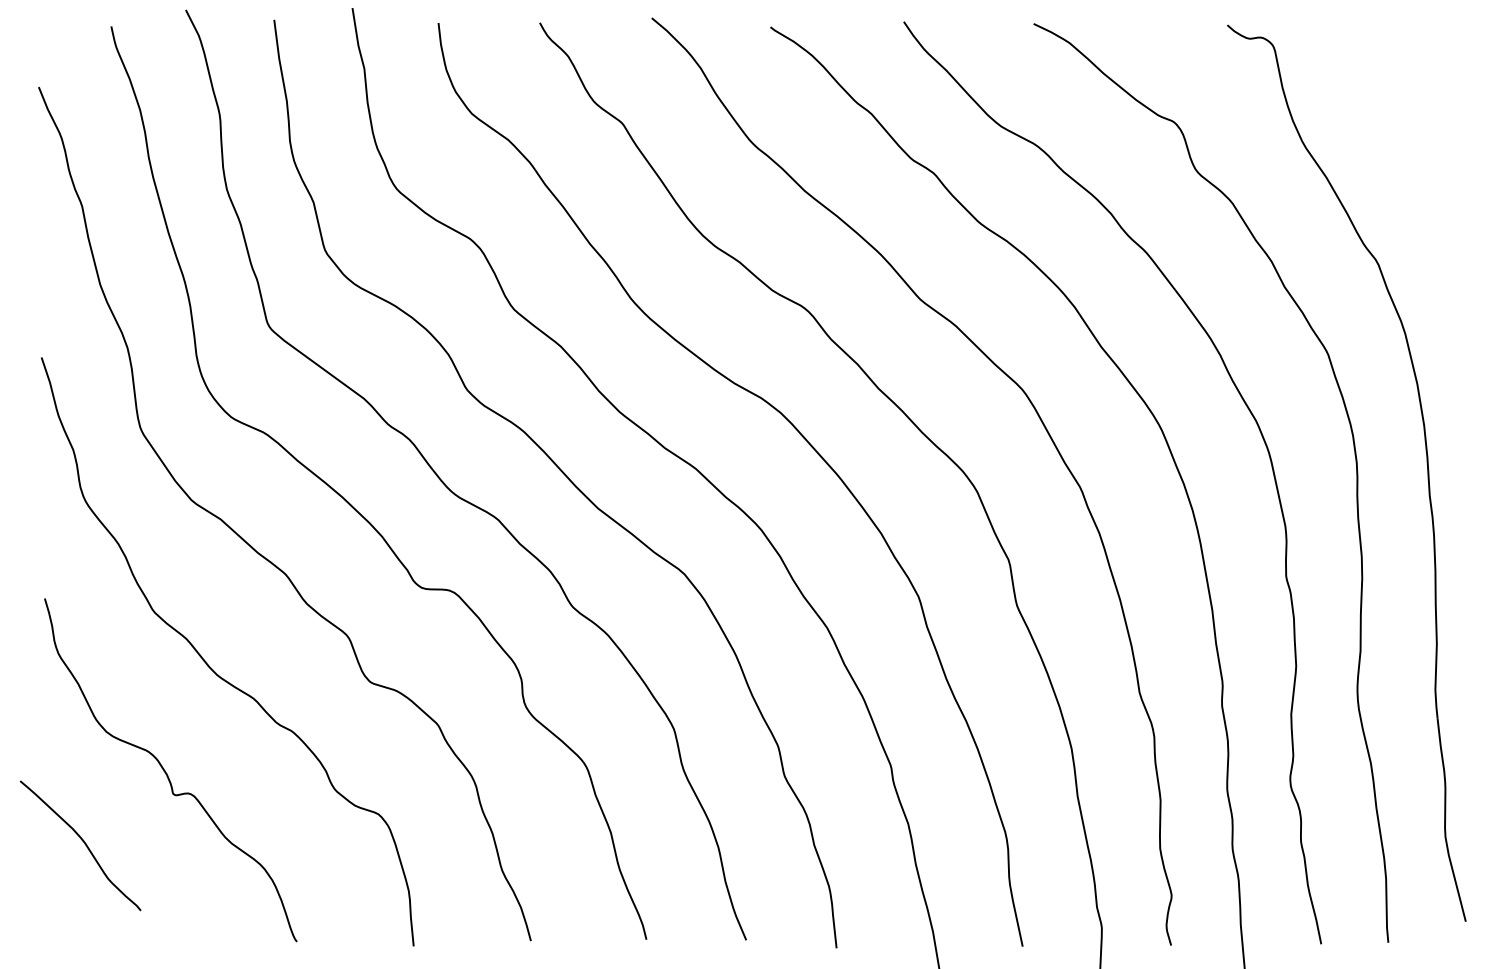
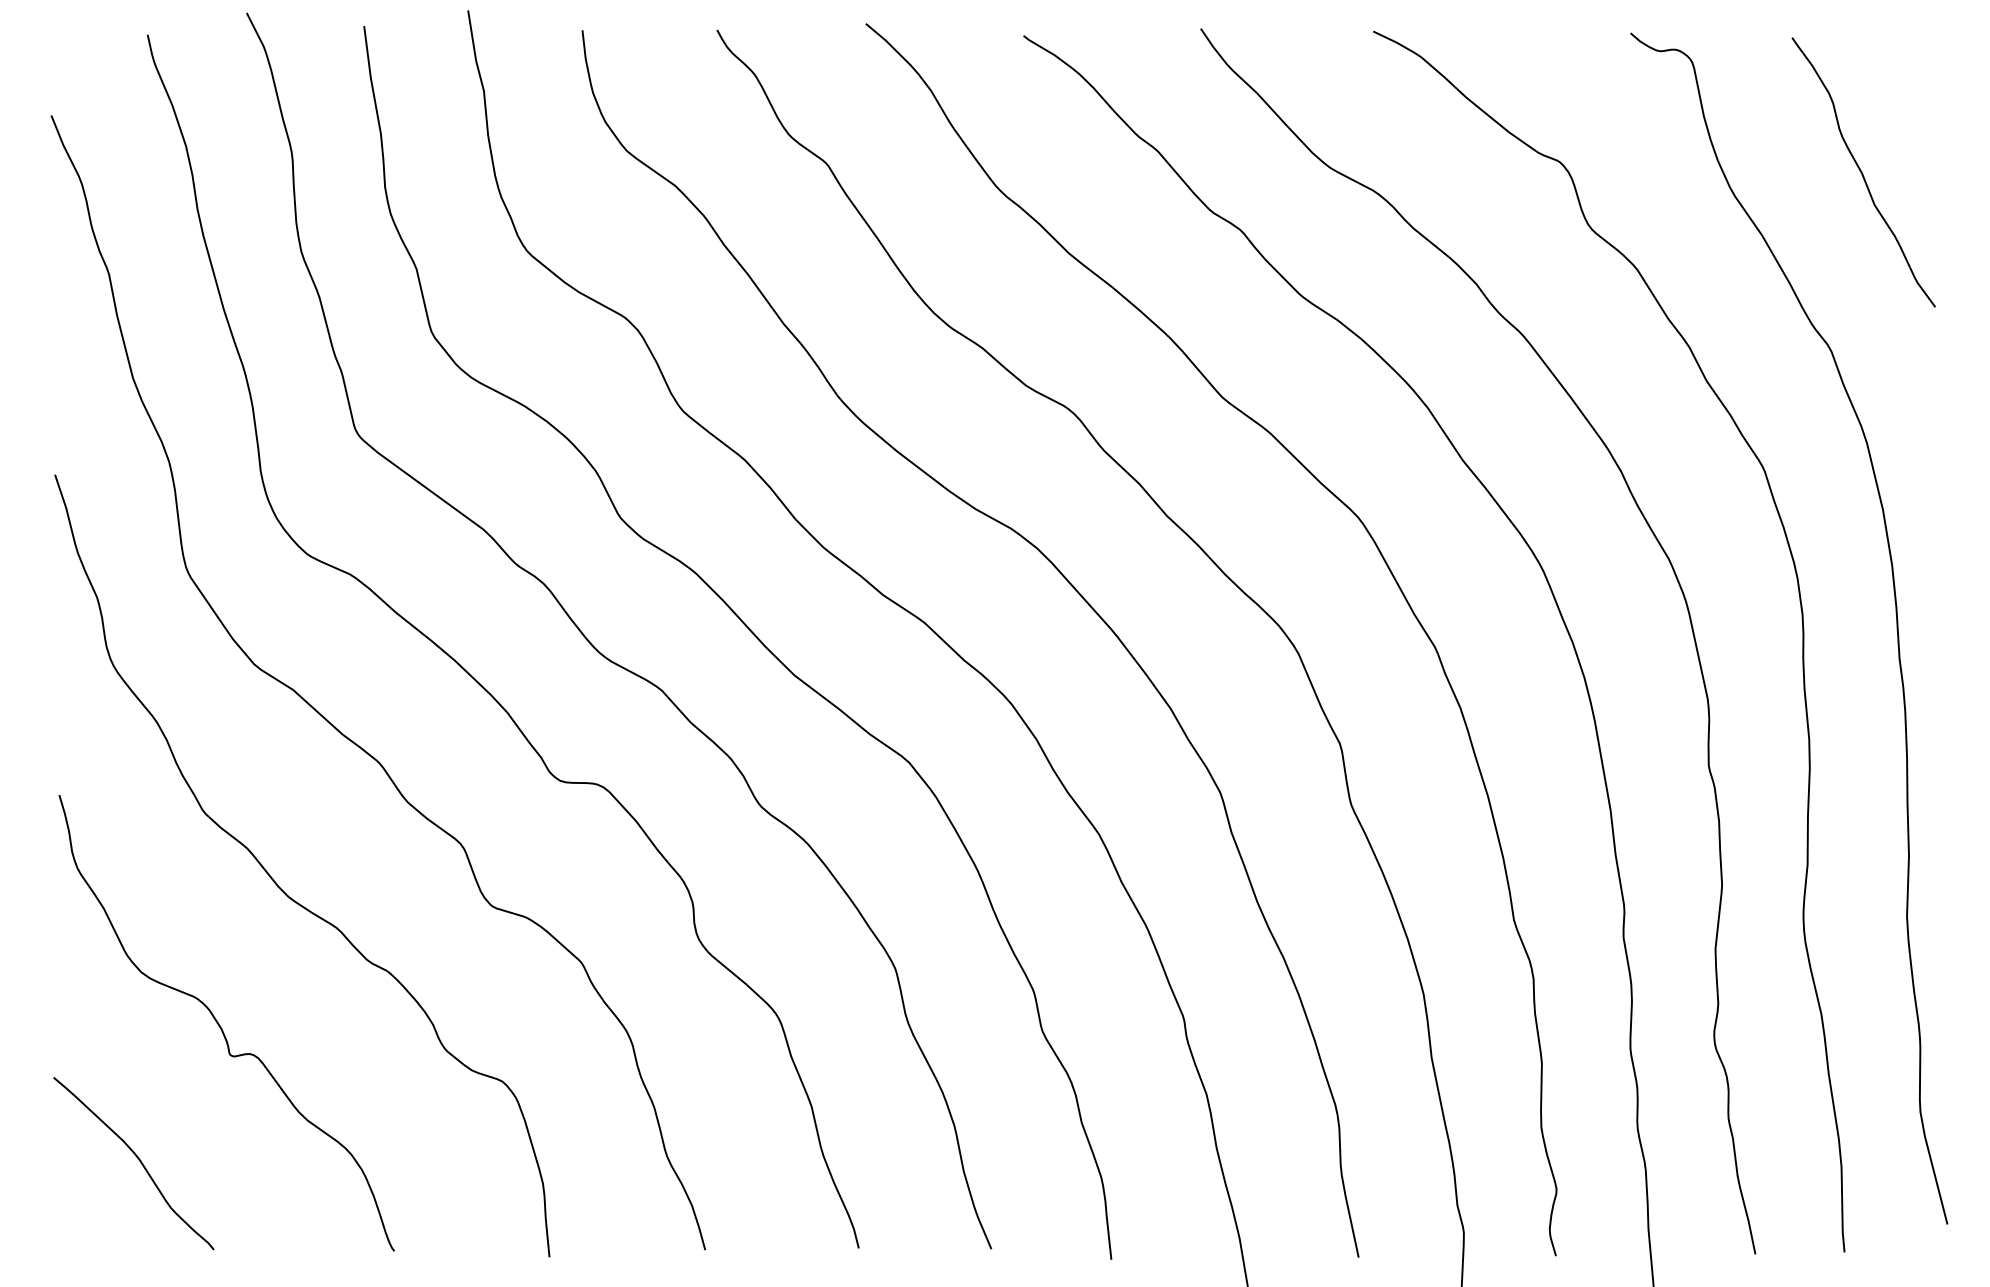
part: (1402, 130) -> (1863, 172), added
curve: (84, 843) -> (138, 1160), moved

